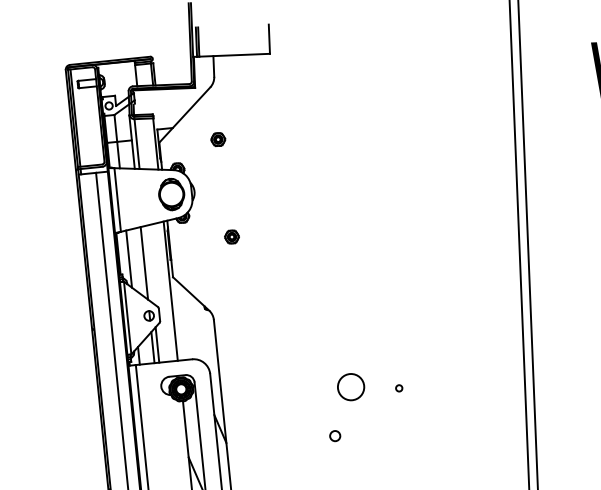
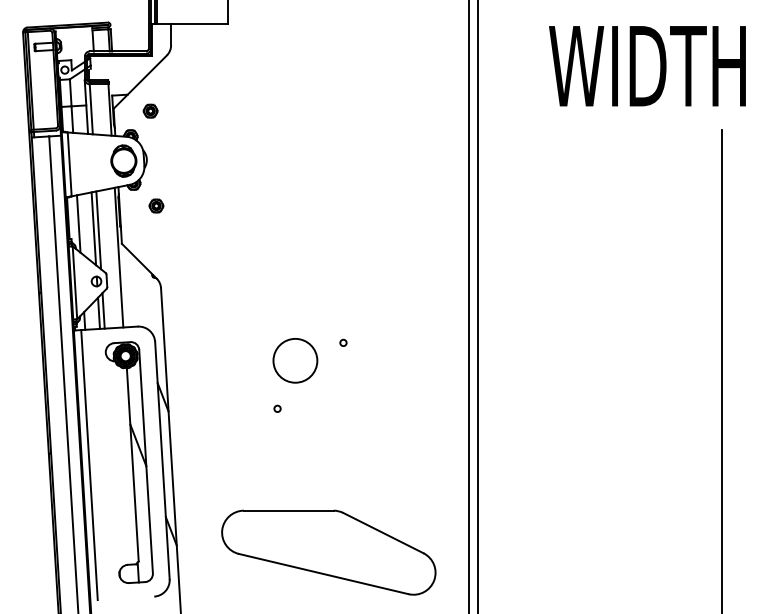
part: (218, 138) -> (150, 110), moved
part: (232, 236) -> (156, 205), moved
line: (149, 264) -> (98, 230), added
circle: (351, 386) -> (295, 360), size x1.67
circle: (399, 387) -> (343, 342), moved
circle: (335, 435) -> (277, 408), size x0.62

